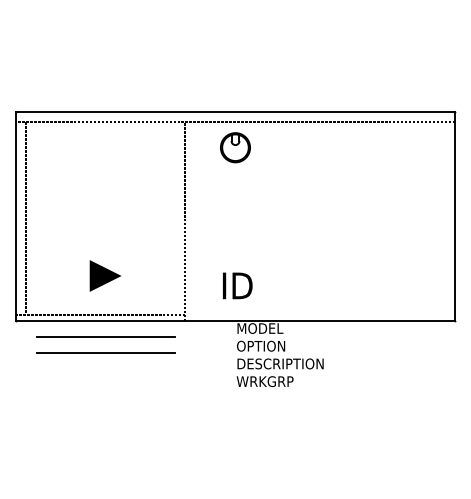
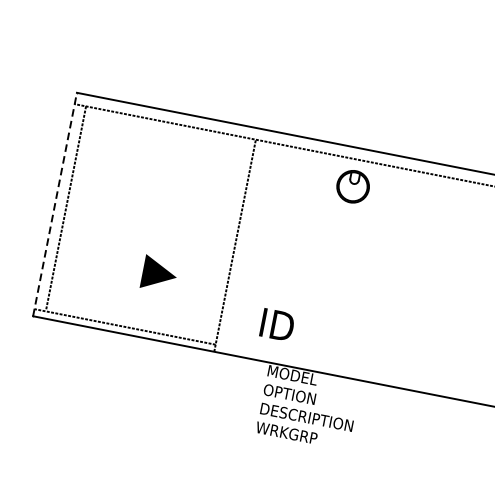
part: (235, 147) -> (353, 186), moved
line: (15, 216) -> (54, 204), solid -> dashed
line: (104, 275) -> (158, 273), moved
line: (105, 337) -> (125, 352), removed
line: (105, 353) -> (122, 369), removed

